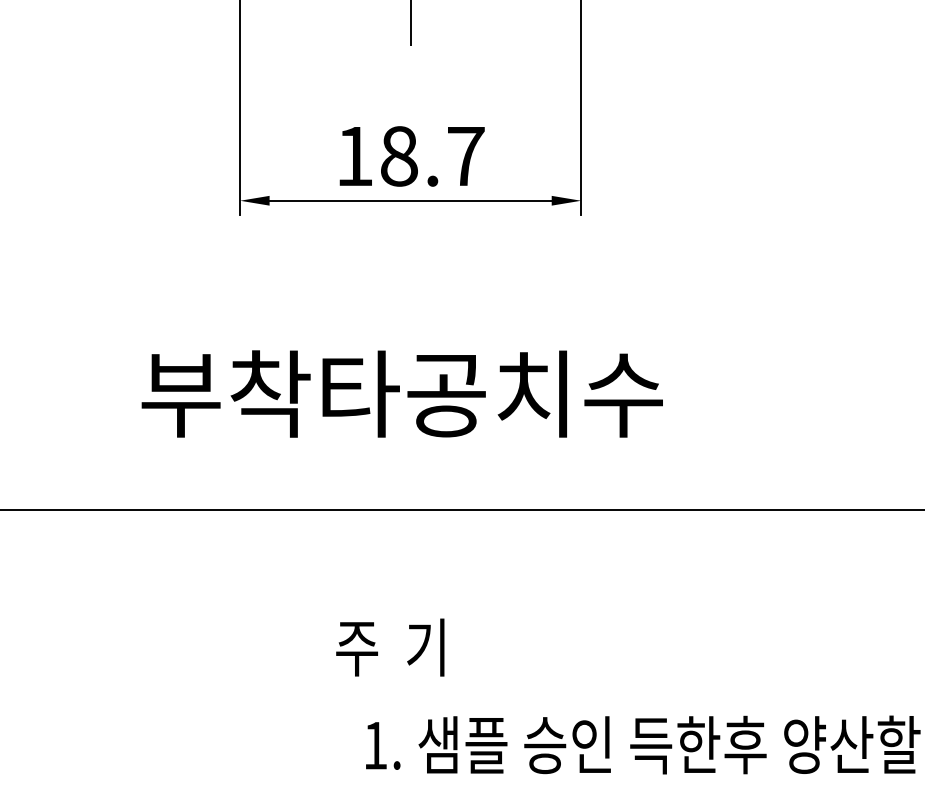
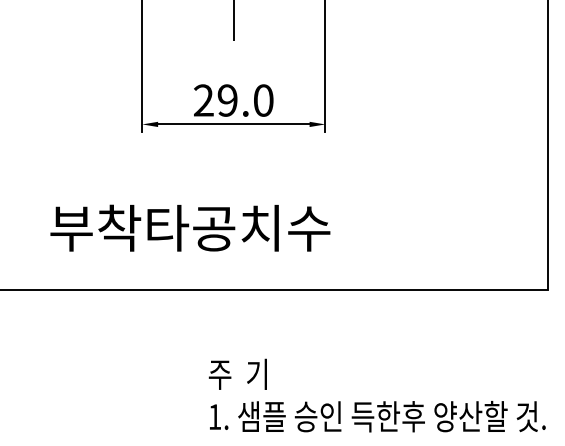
text: (409, 156) -> (233, 100), 18.7 -> 29.0
text: (402, 392) -> (190, 227), moved
text: (389, 645) -> (237, 373), moved

